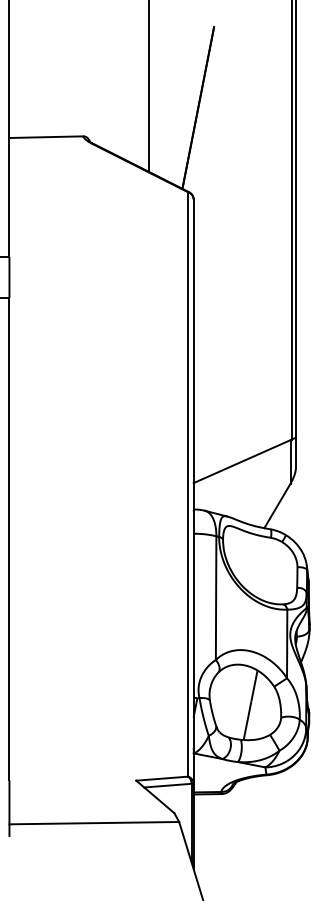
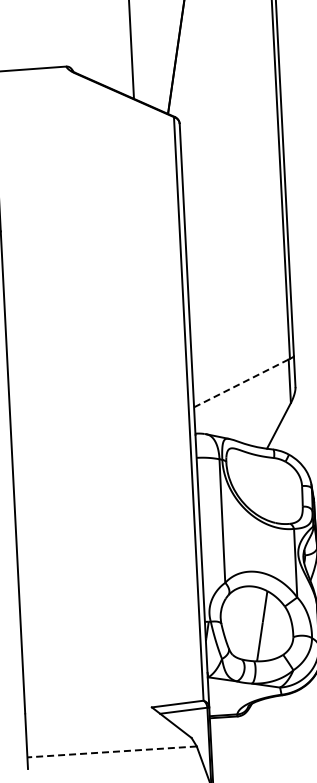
line: (242, 461) -> (241, 383), solid -> dashed
line: (94, 823) -> (112, 752), solid -> dashed

